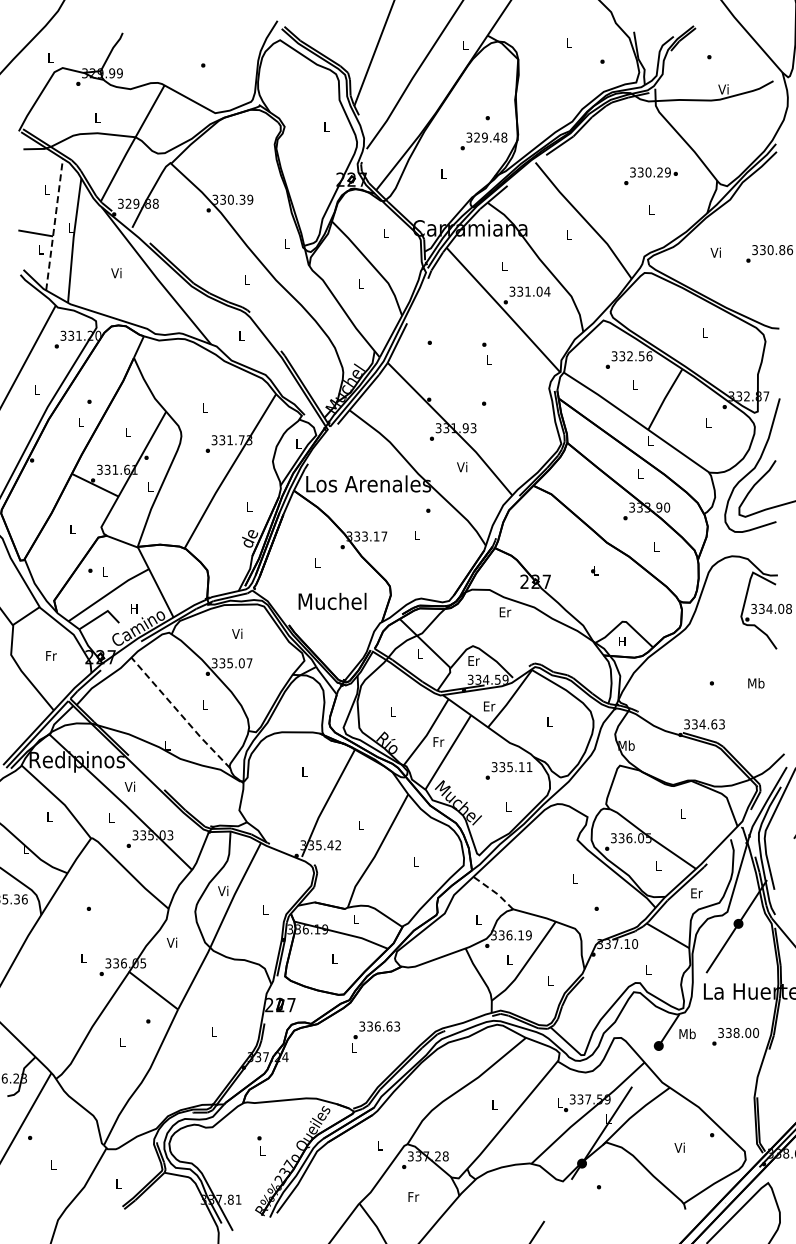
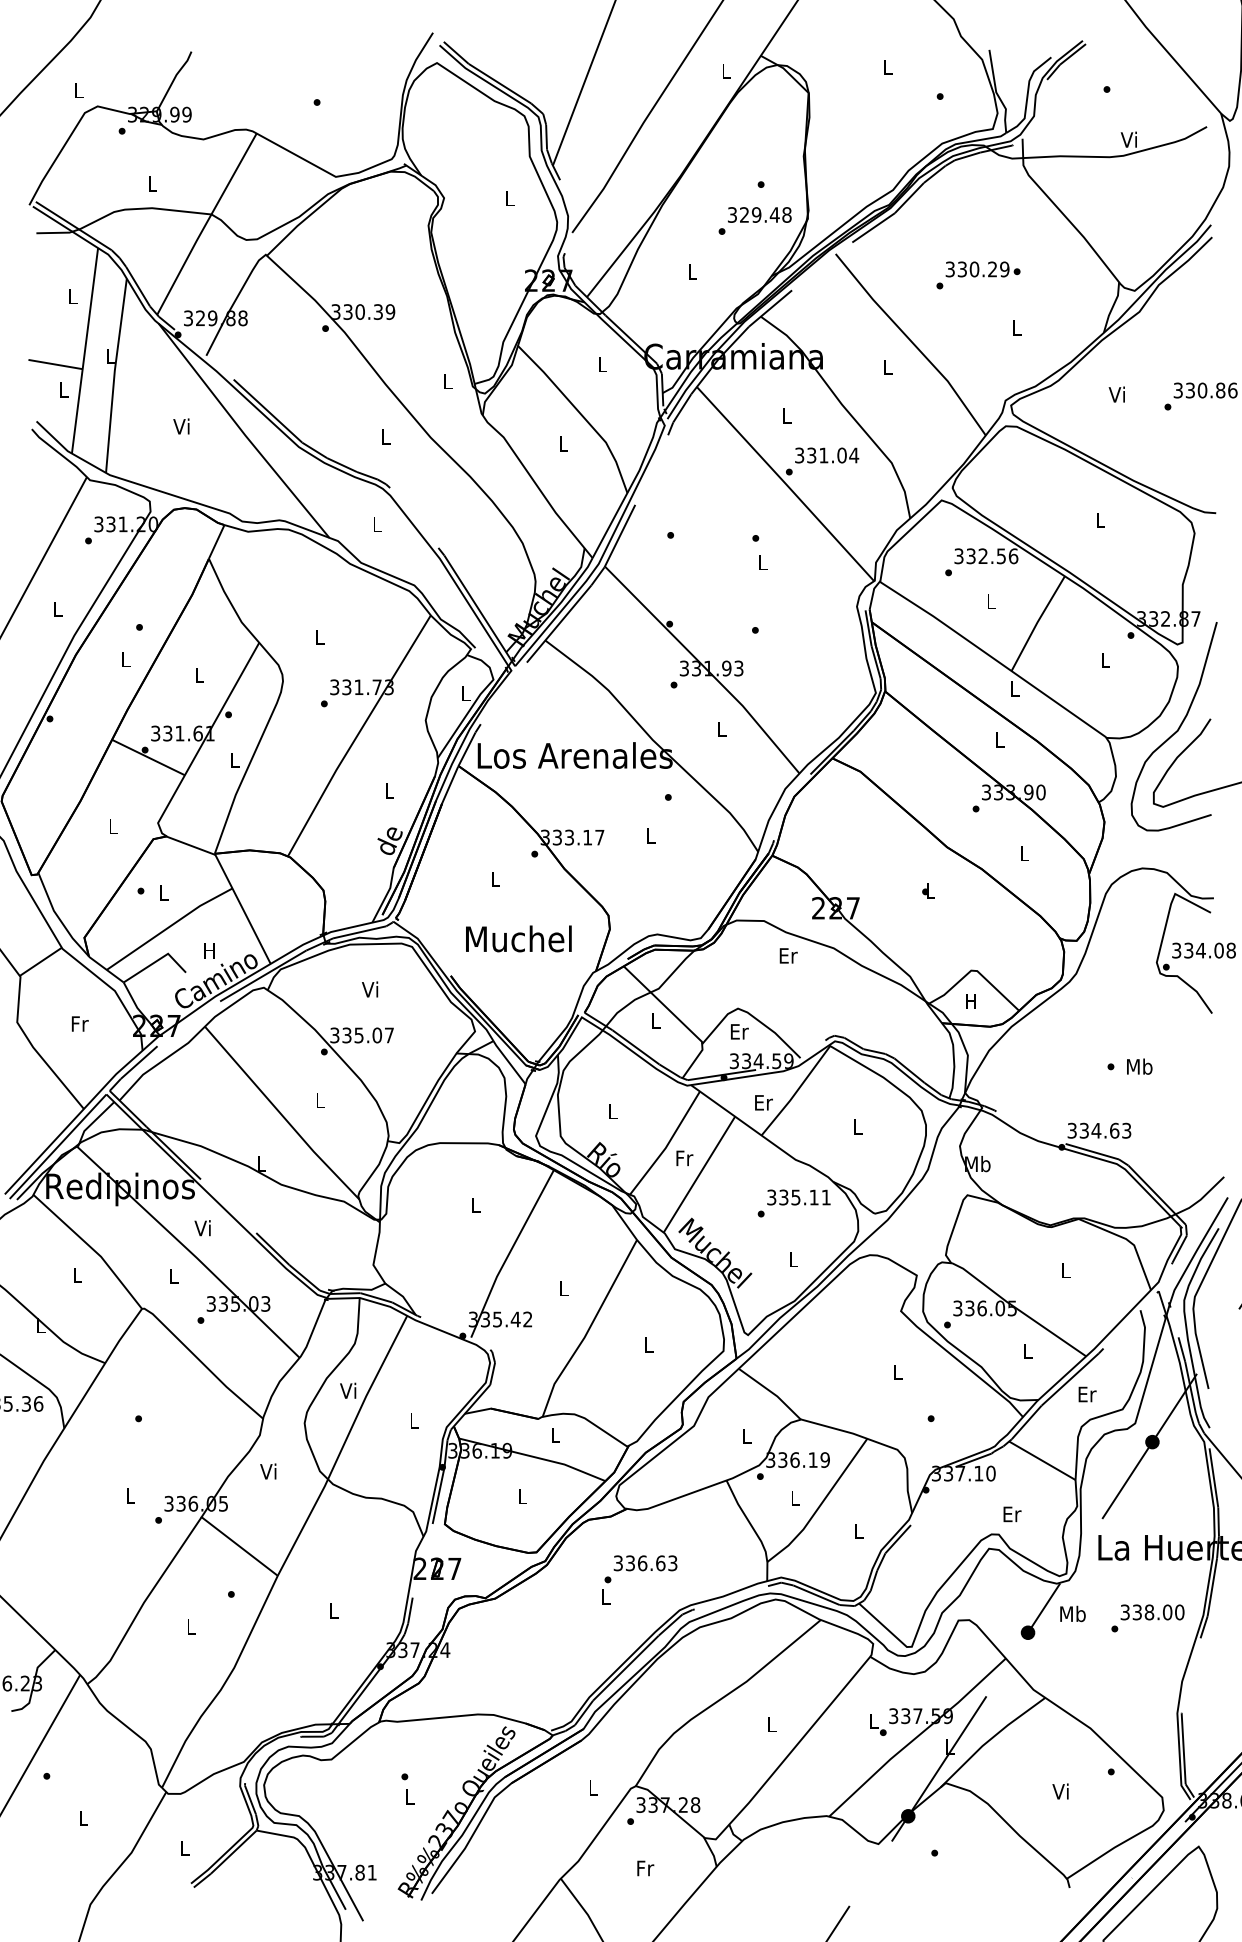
text: (650, 176) -> (977, 275), moved
line: (54, 224) -> (84, 350), dashed -> solid
text: (462, 467) -> (721, 729), Vi -> L
text: (756, 683) -> (1139, 1066), moved
line: (180, 713) -> (281, 1113), dashed -> solid
line: (494, 892) -> (771, 1393), dashed -> solid
text: (648, 970) -> (1011, 1514), L -> Er
text: (376, 1036) -> (640, 1578), moved

